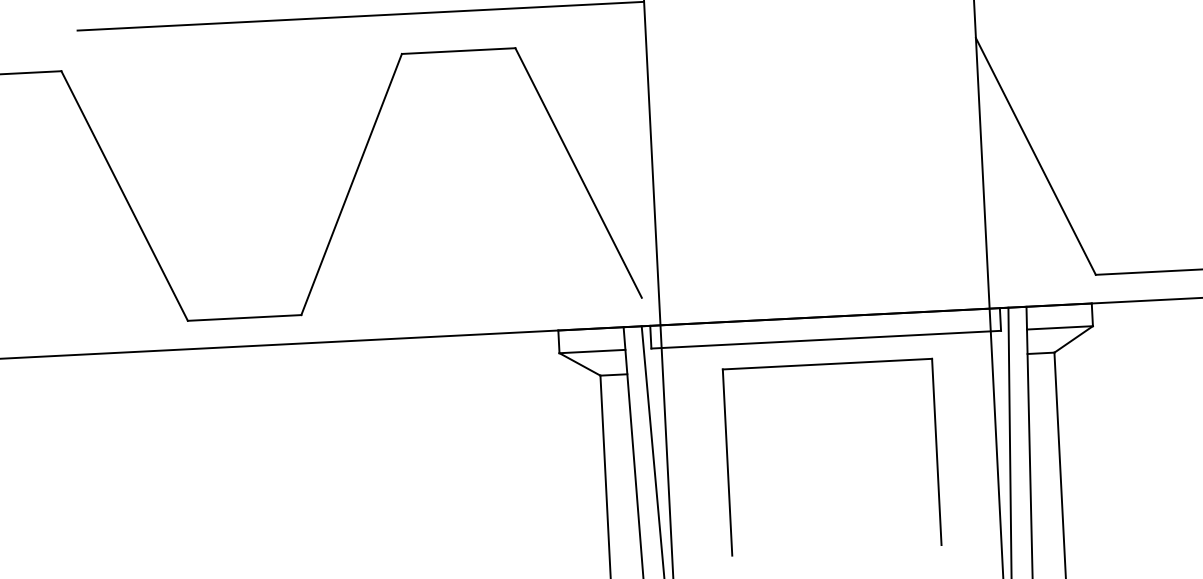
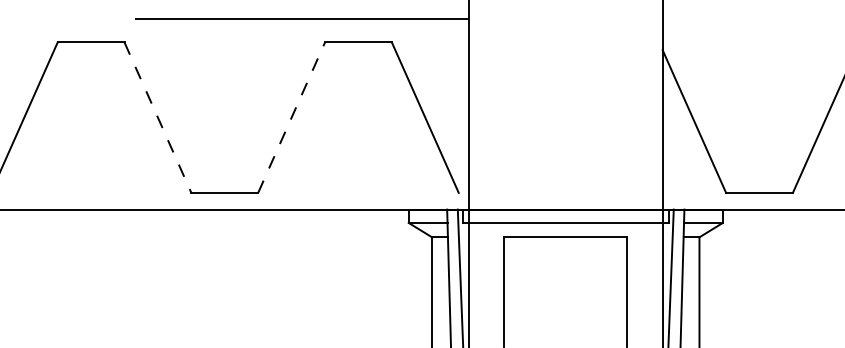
line: (351, 184) -> (291, 117), solid -> dashed
line: (125, 197) -> (158, 118), solid -> dashed

